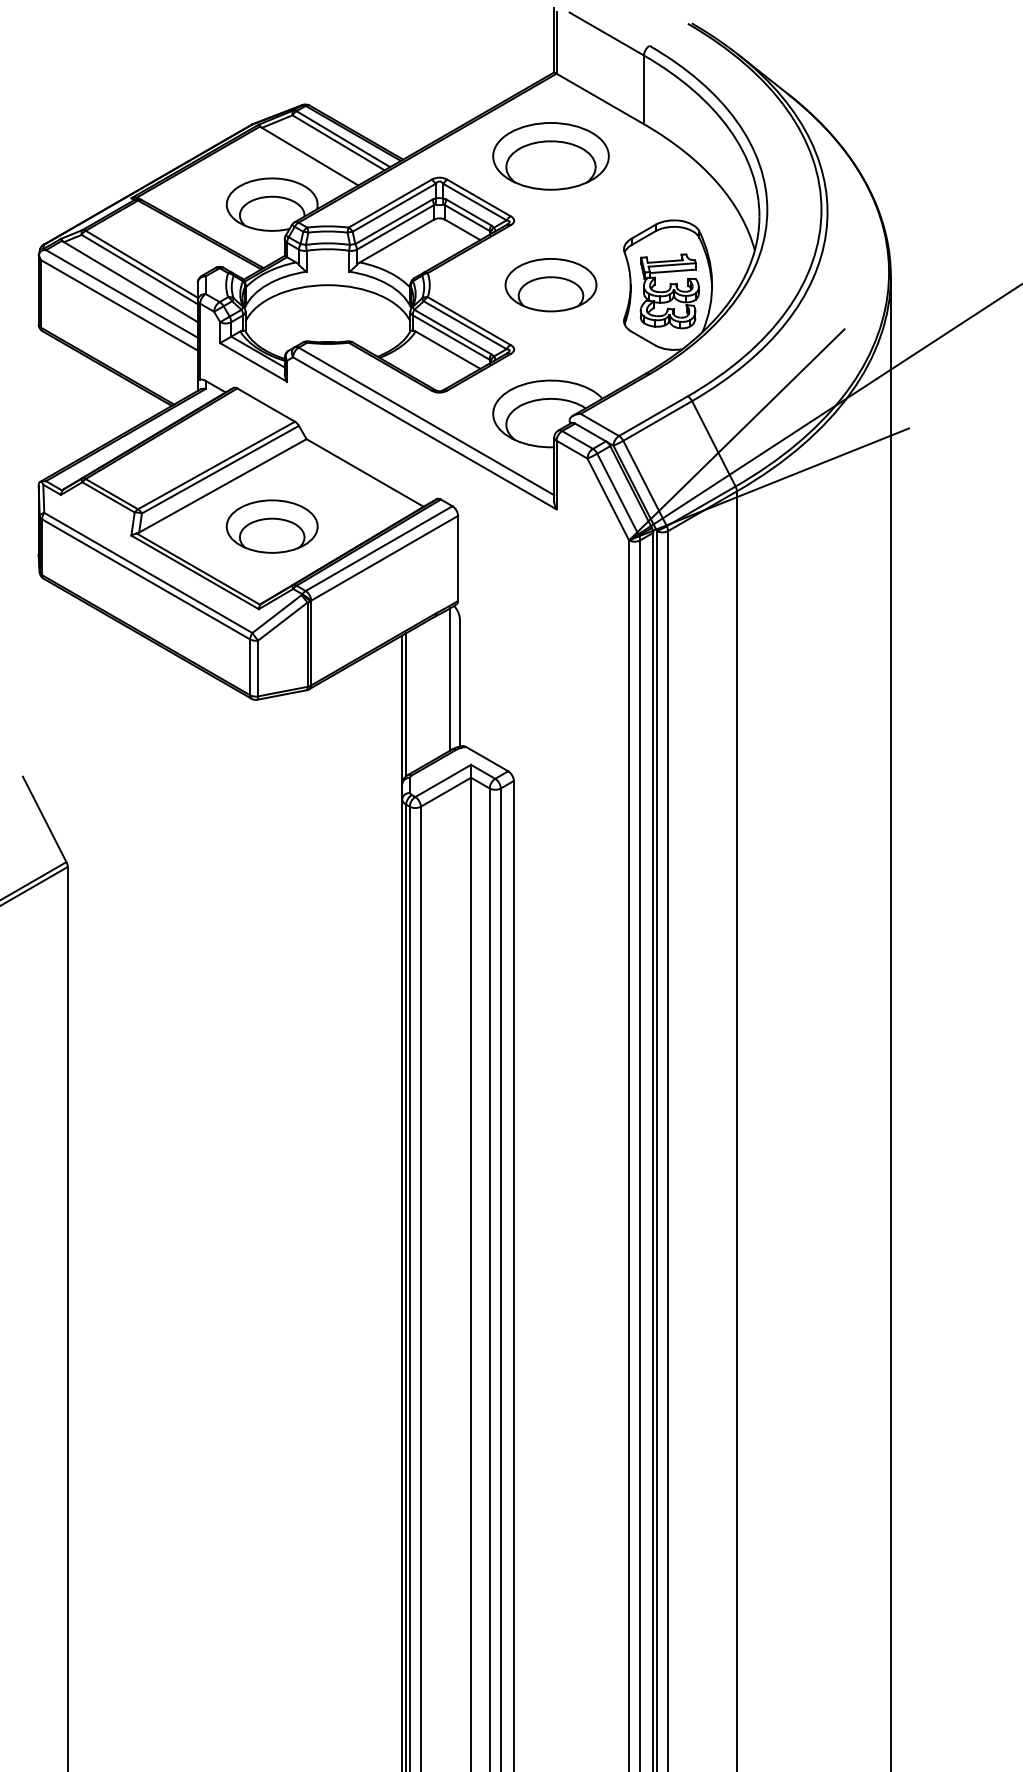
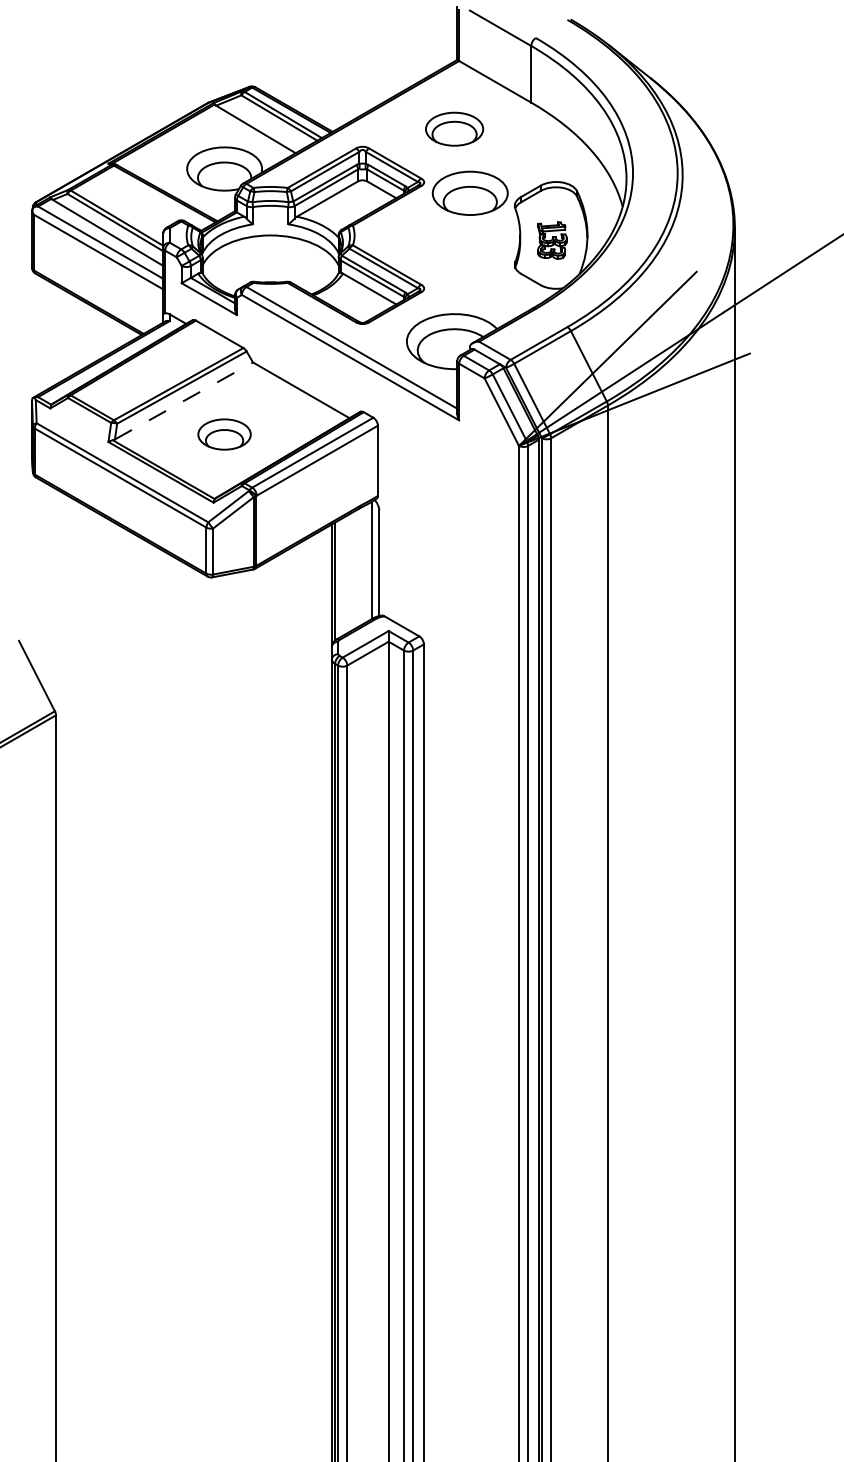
part: (550, 156) -> (454, 129), size x0.6
part: (550, 285) -> (469, 193), moved
part: (669, 291) -> (552, 240), size x0.6
line: (222, 485) -> (183, 400), solid -> dashed
part: (271, 526) -> (224, 434), size x0.7

